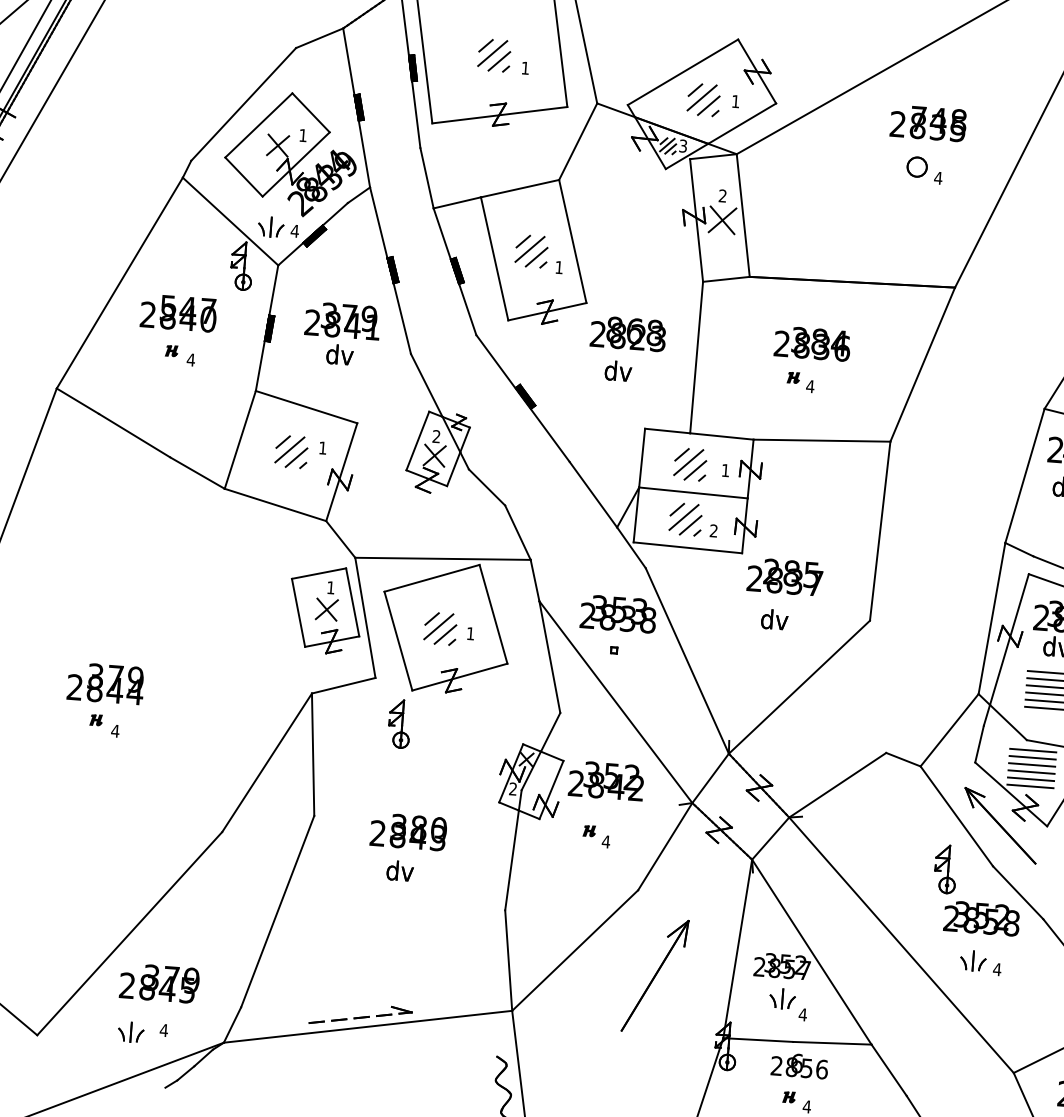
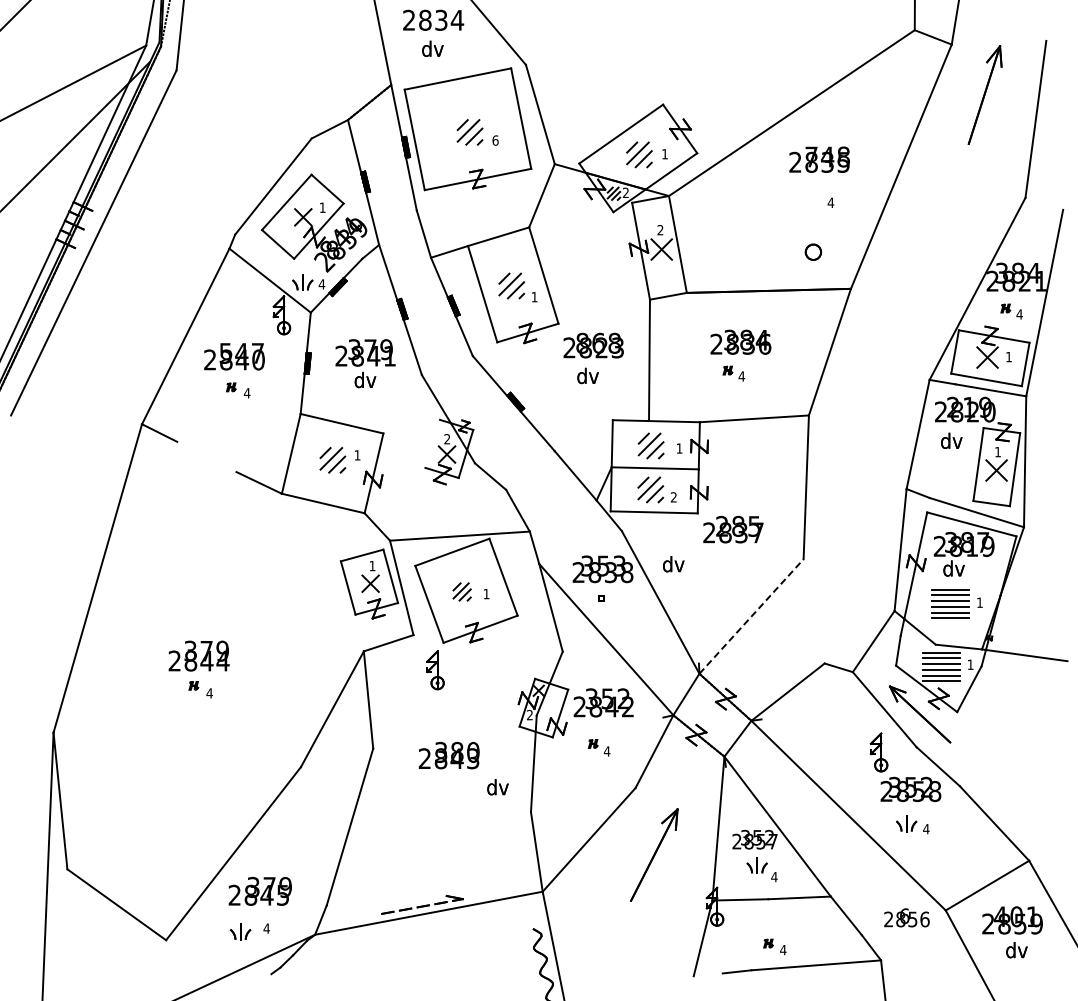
text: (525, 68) -> (495, 140), 1 -> 6
text: (682, 146) -> (625, 193), 3 -> 2
part: (917, 166) -> (813, 251), moved
line: (134, 435) -> (206, 456), removed
line: (417, 440) -> (432, 443), removed
text: (774, 619) -> (673, 564), moved
part: (439, 628) -> (461, 591), size x0.7
line: (799, 687) -> (751, 616), solid -> dashed
text: (399, 871) -> (497, 787), moved
text: (799, 1065) -> (906, 917), moved

